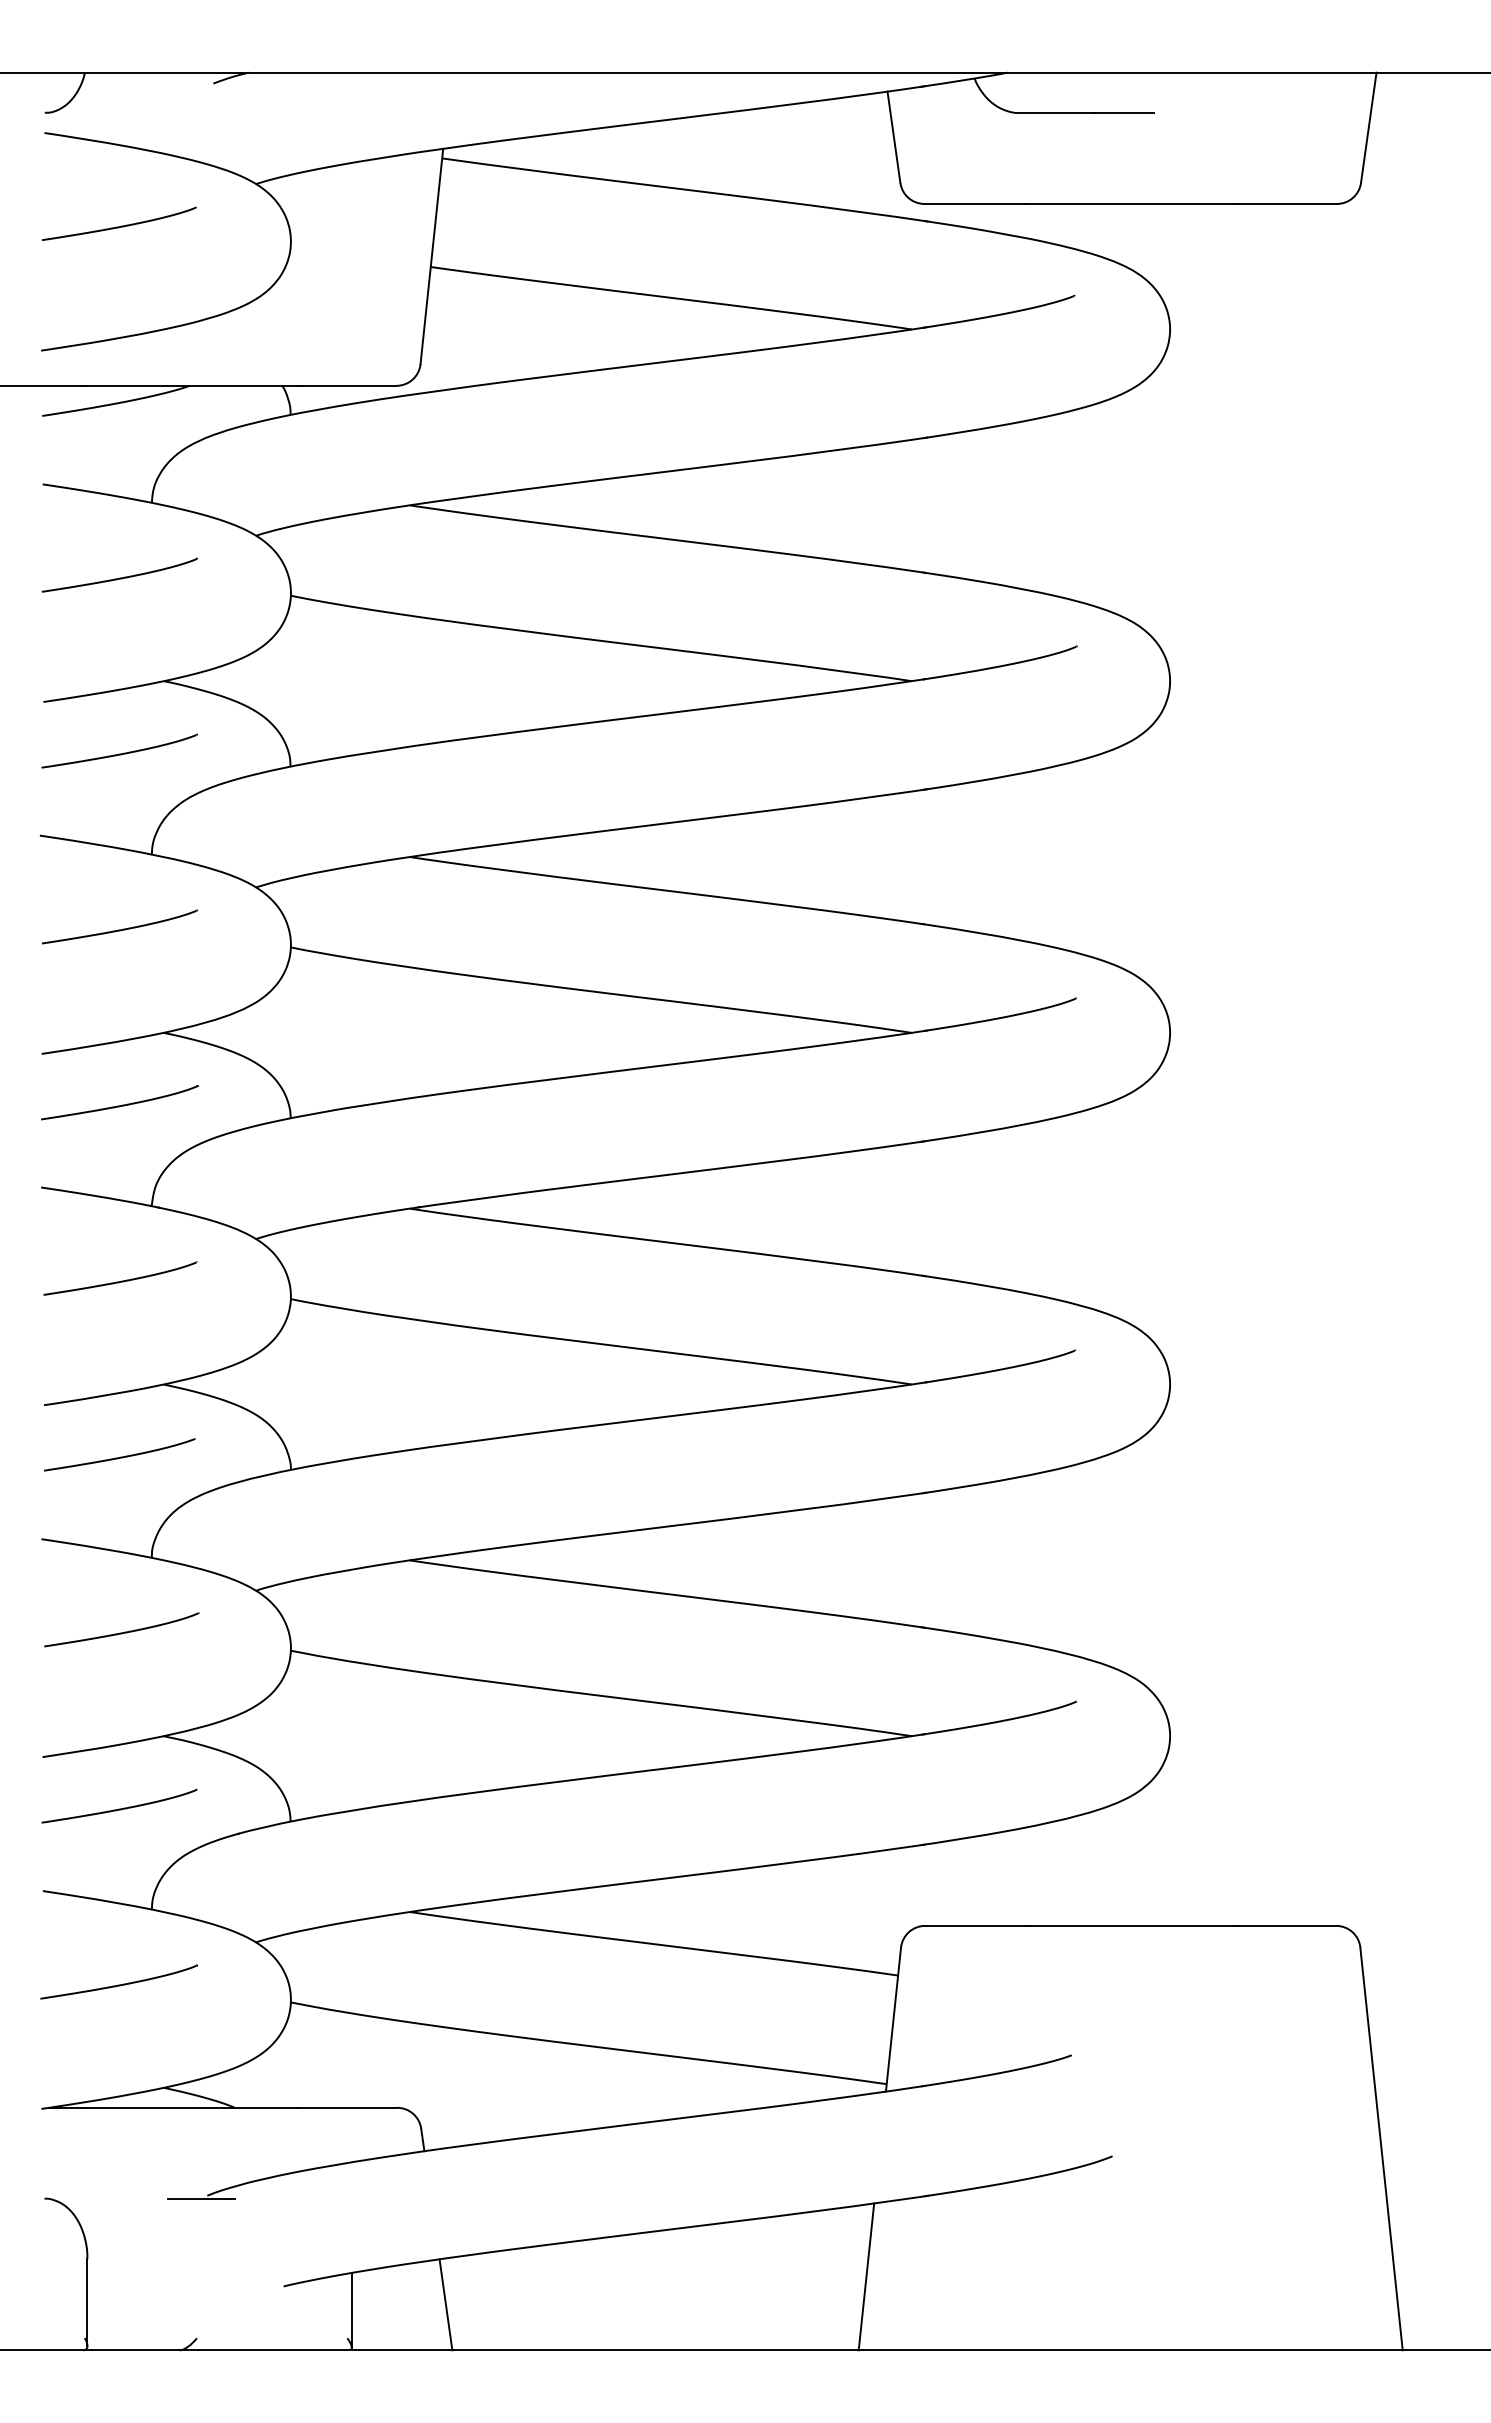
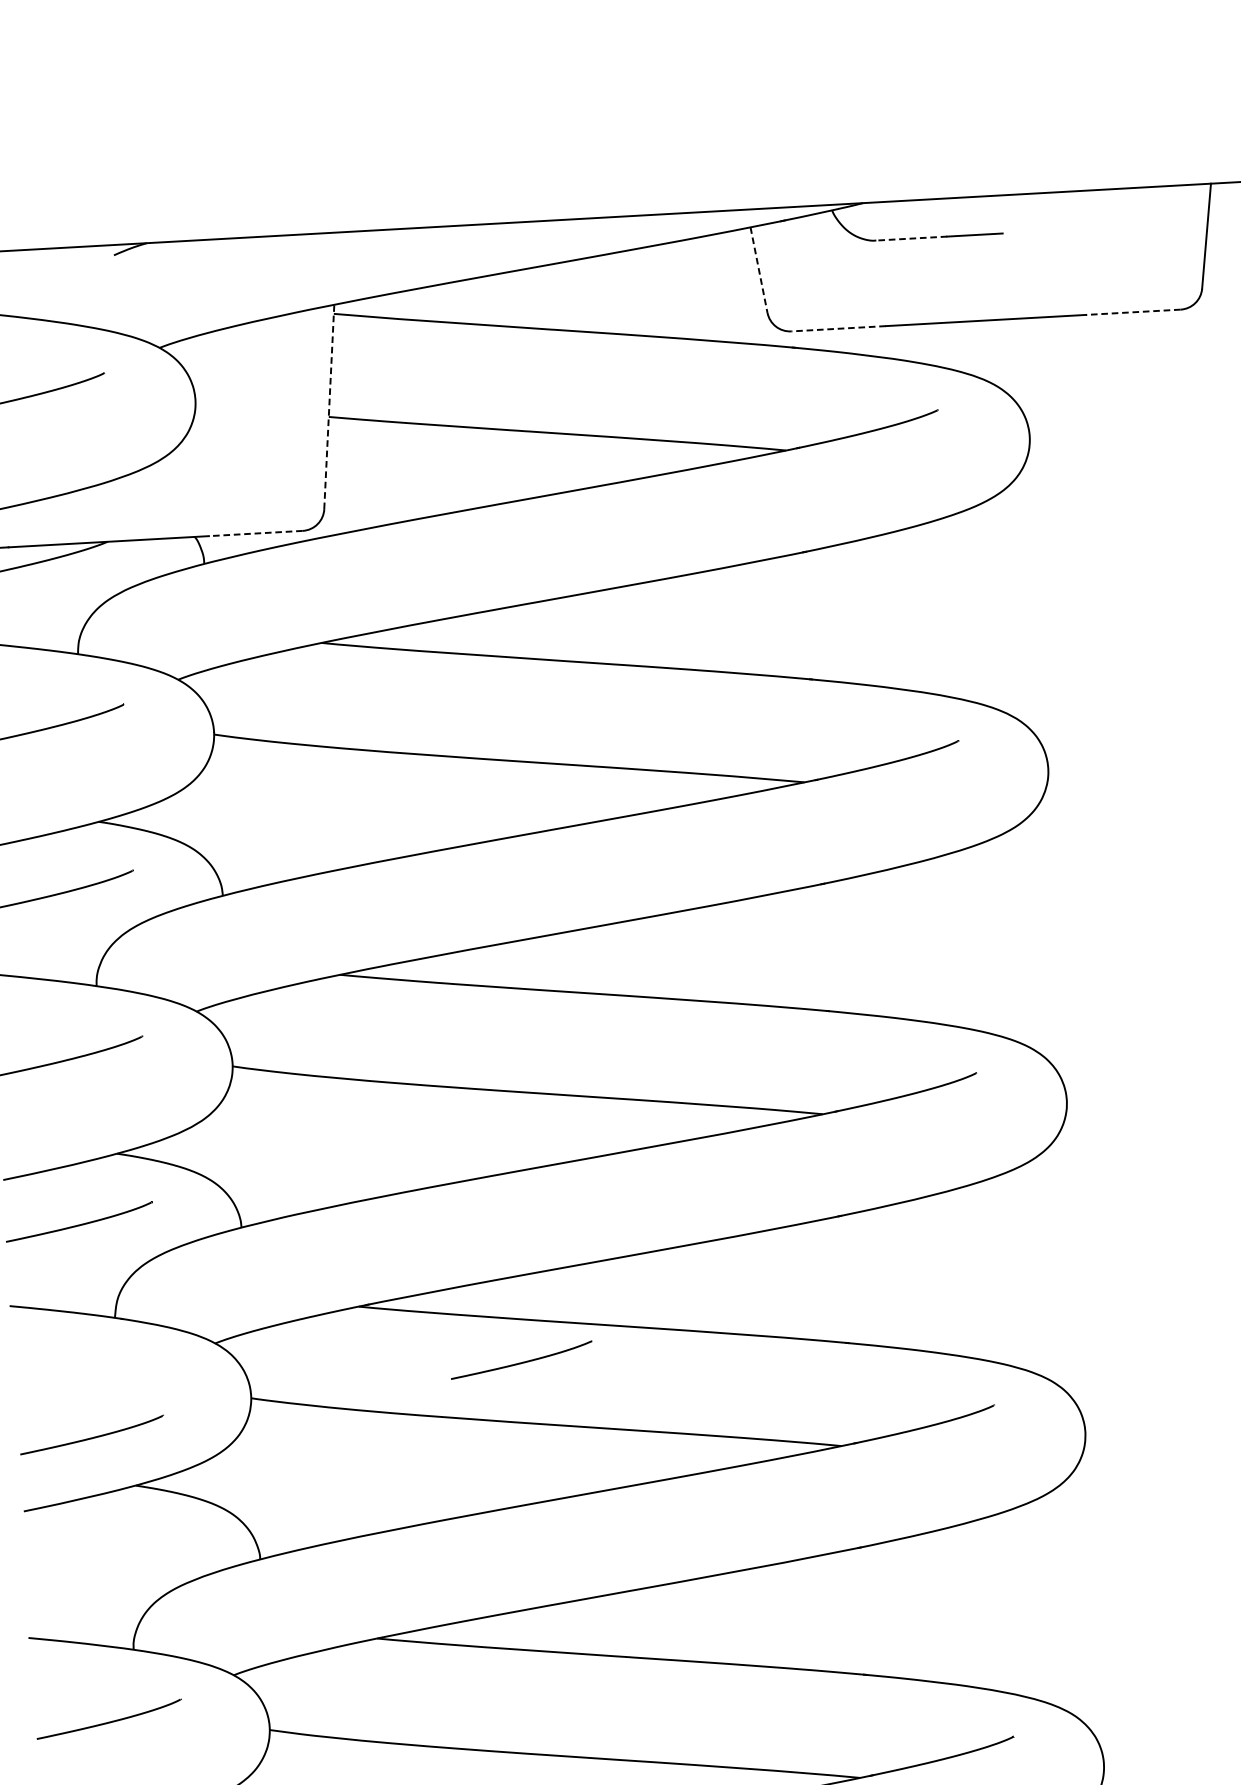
line: (1057, 113) -> (912, 239), solid -> dashed
line: (894, 137) -> (759, 270), solid -> dashed
line: (974, 203) -> (838, 328), solid -> dashed
line: (1286, 203) -> (1132, 311), solid -> dashed
line: (431, 255) -> (328, 406), solid -> dashed
line: (346, 385) -> (255, 533), solid -> dashed
curve: (121, 1280) -> (93, 1436), moved
curve: (120, 1456) -> (522, 1361), moved

